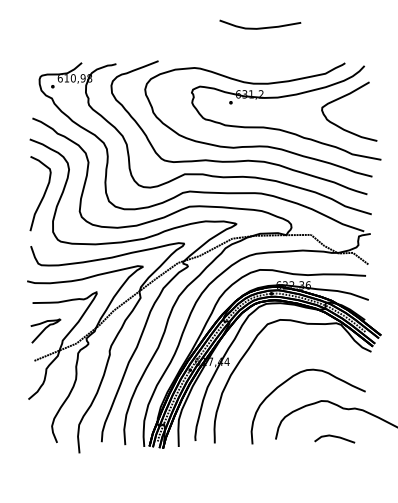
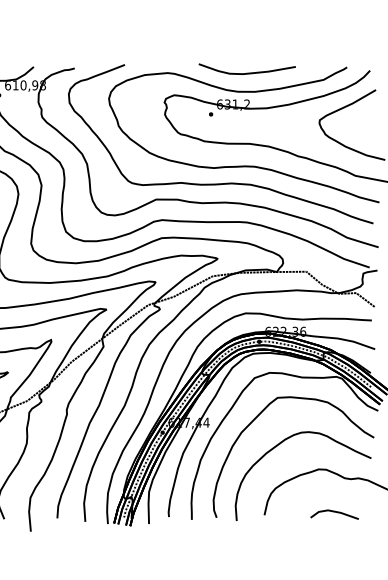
curve: (260, 27) -> (247, 72), moved
curve: (269, 358) -> (256, 418), added

